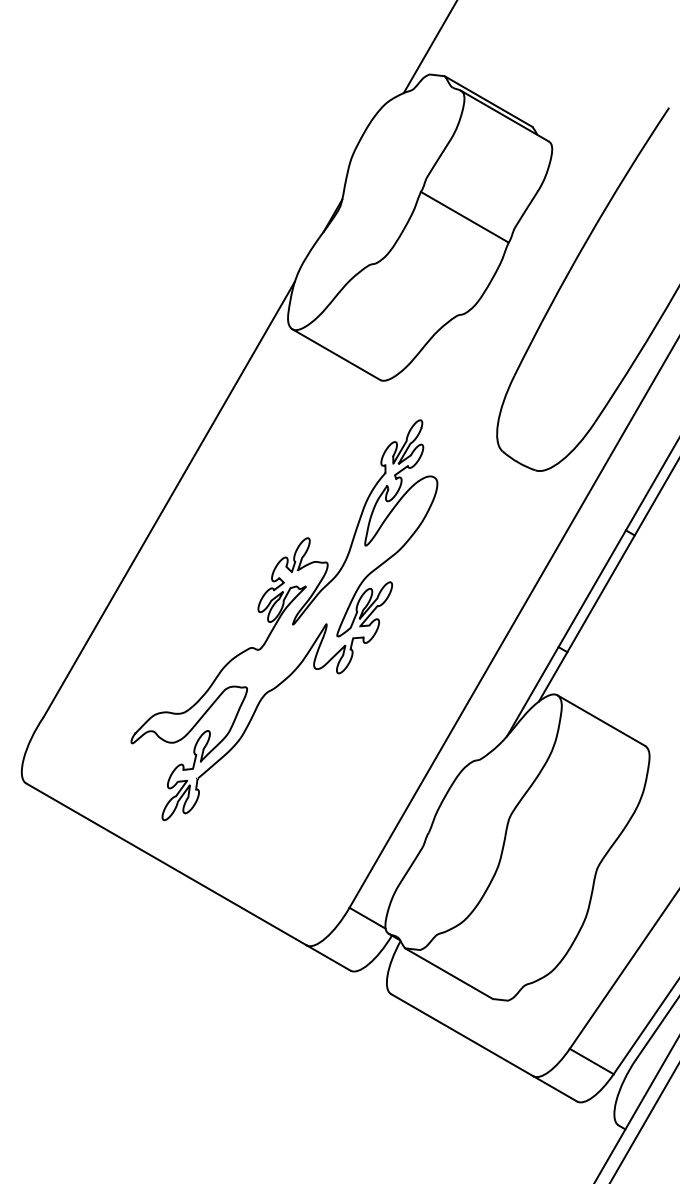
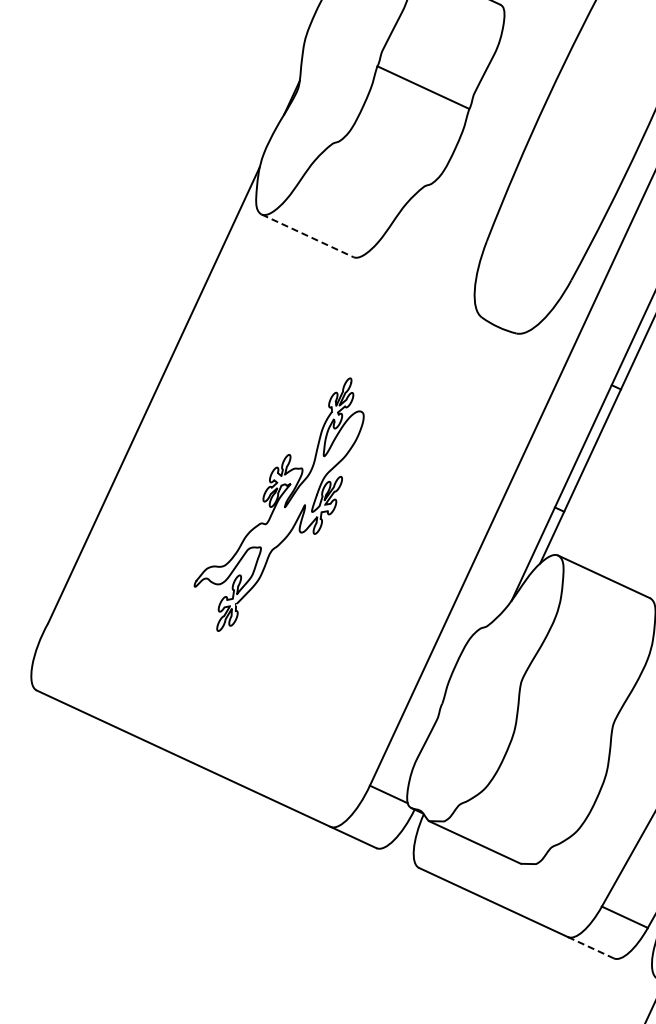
line: (336, 354) -> (307, 235), solid -> dashed
part: (284, 620) -> (279, 505), size x0.6
line: (555, 1089) -> (591, 948), solid -> dashed

